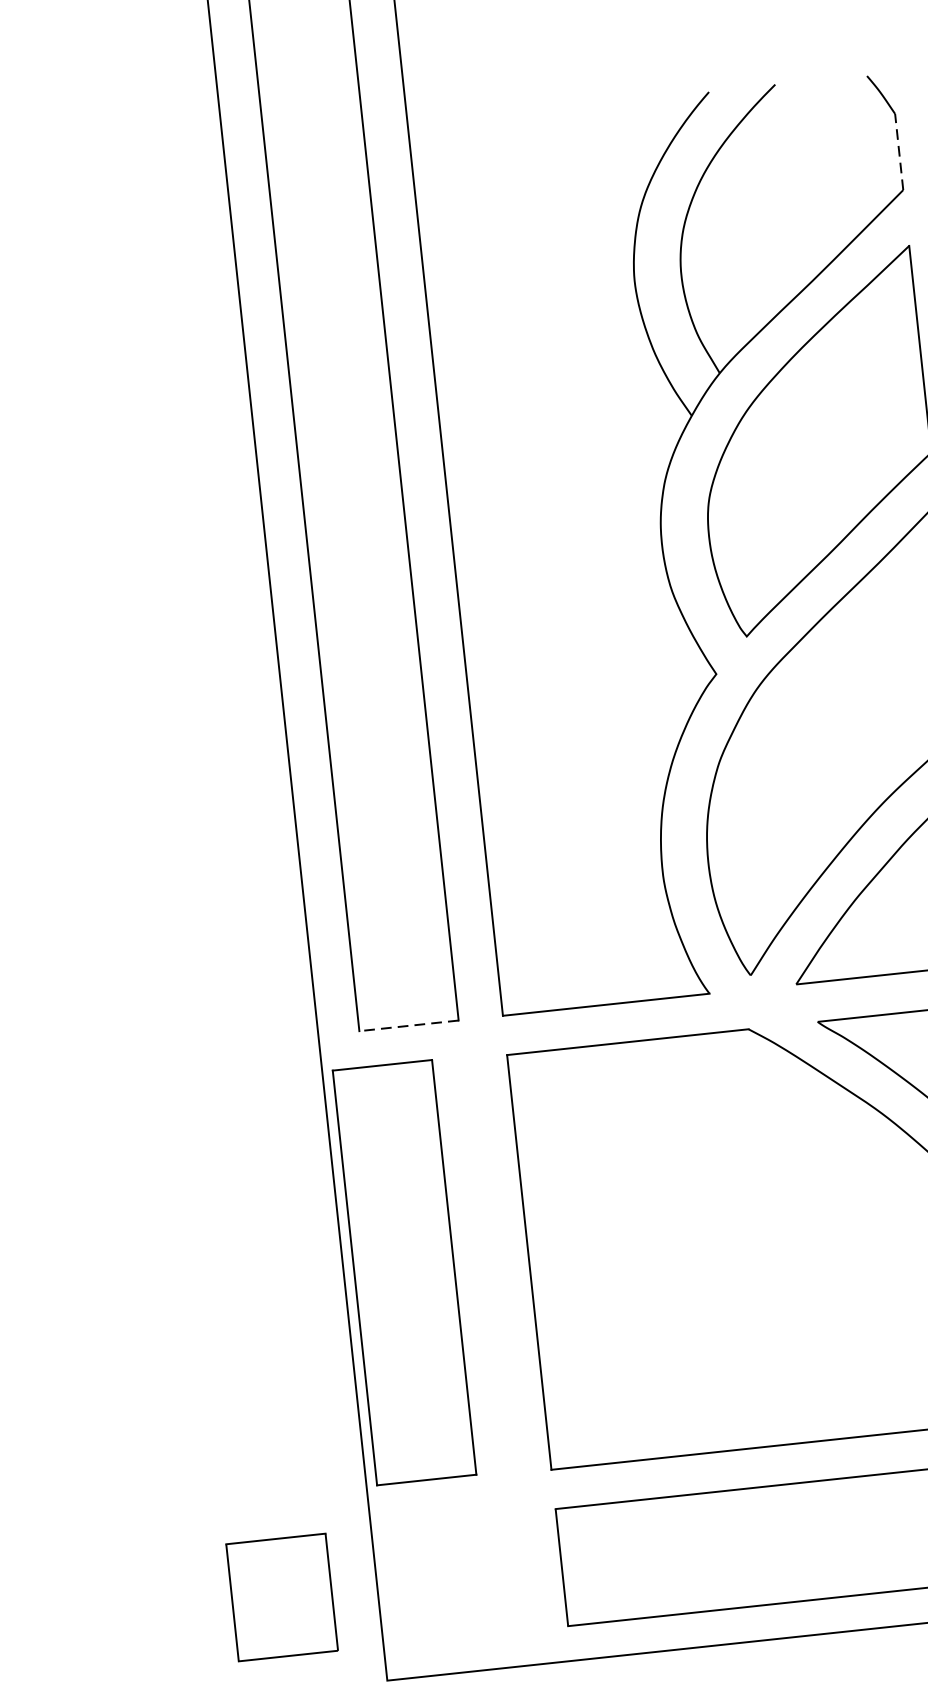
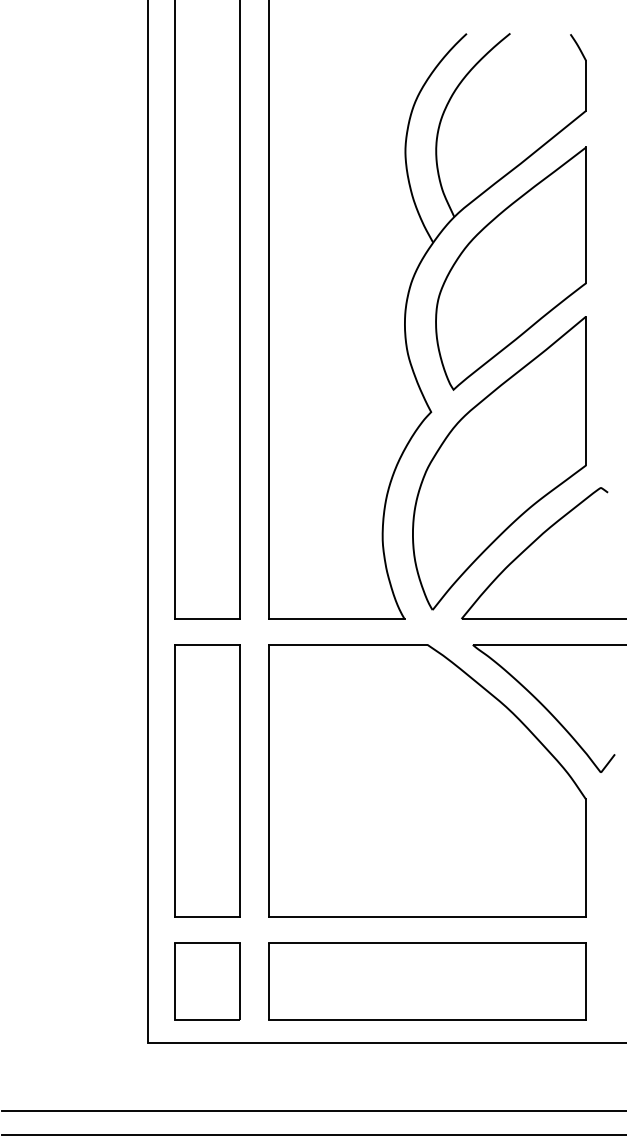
line: (899, 151) -> (586, 85), dashed -> solid
line: (409, 1026) -> (207, 619), dashed -> solid
part: (404, 1271) -> (207, 780), moved
part: (282, 1597) -> (207, 981), moved

